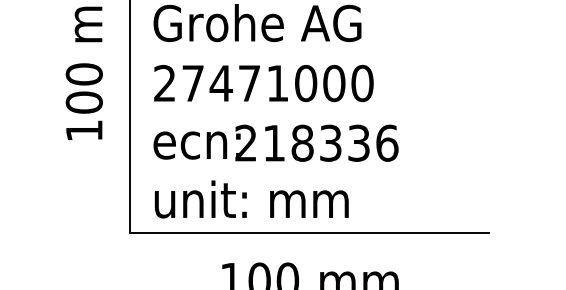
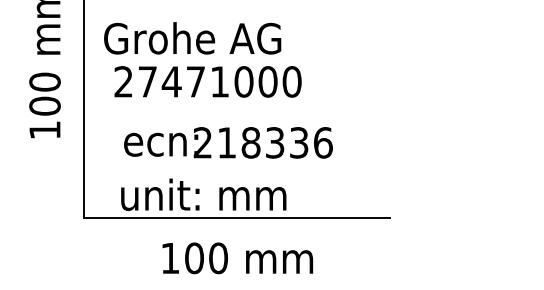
text: (263, 83) -> (207, 81), moved
text: (276, 142) -> (228, 142), moved
text: (251, 199) -> (203, 194), moved

